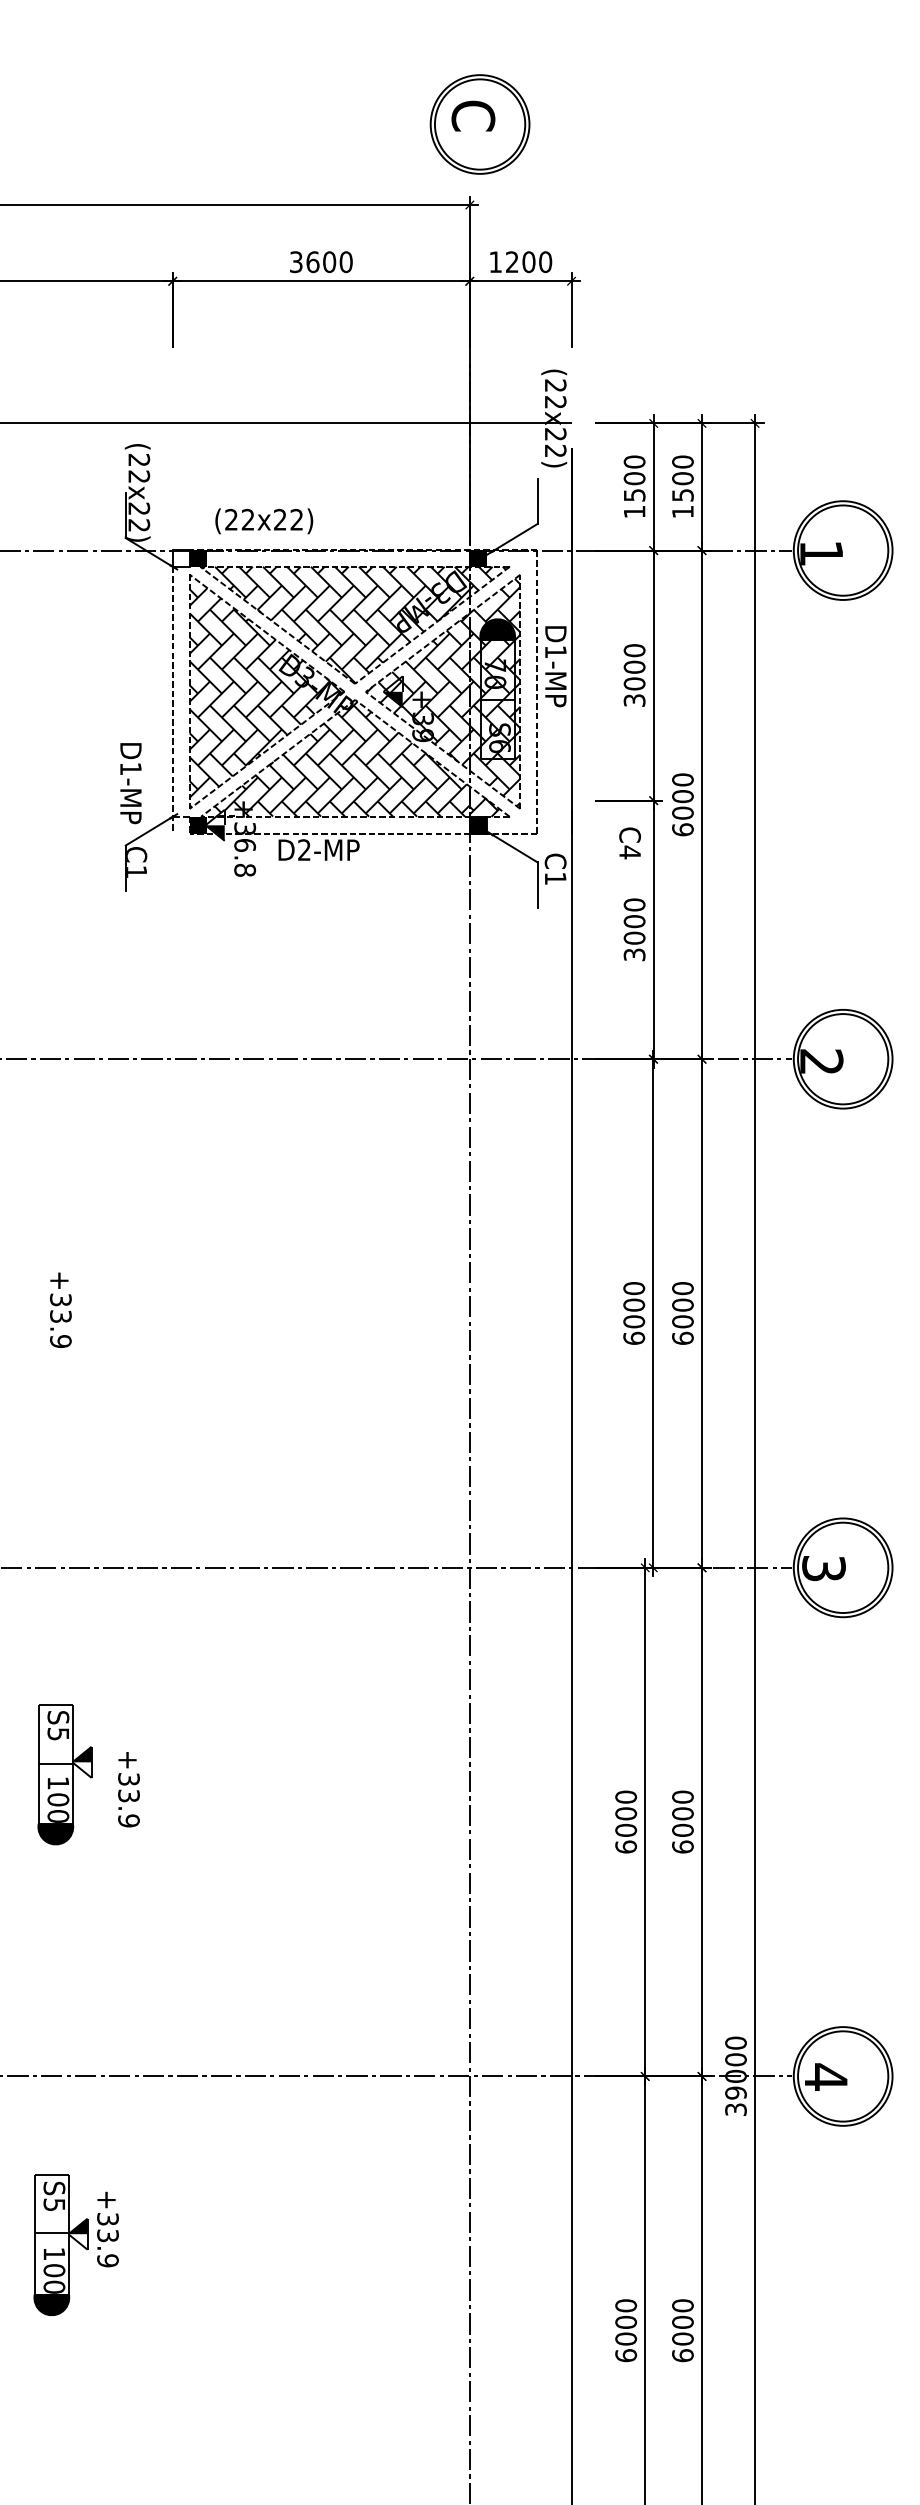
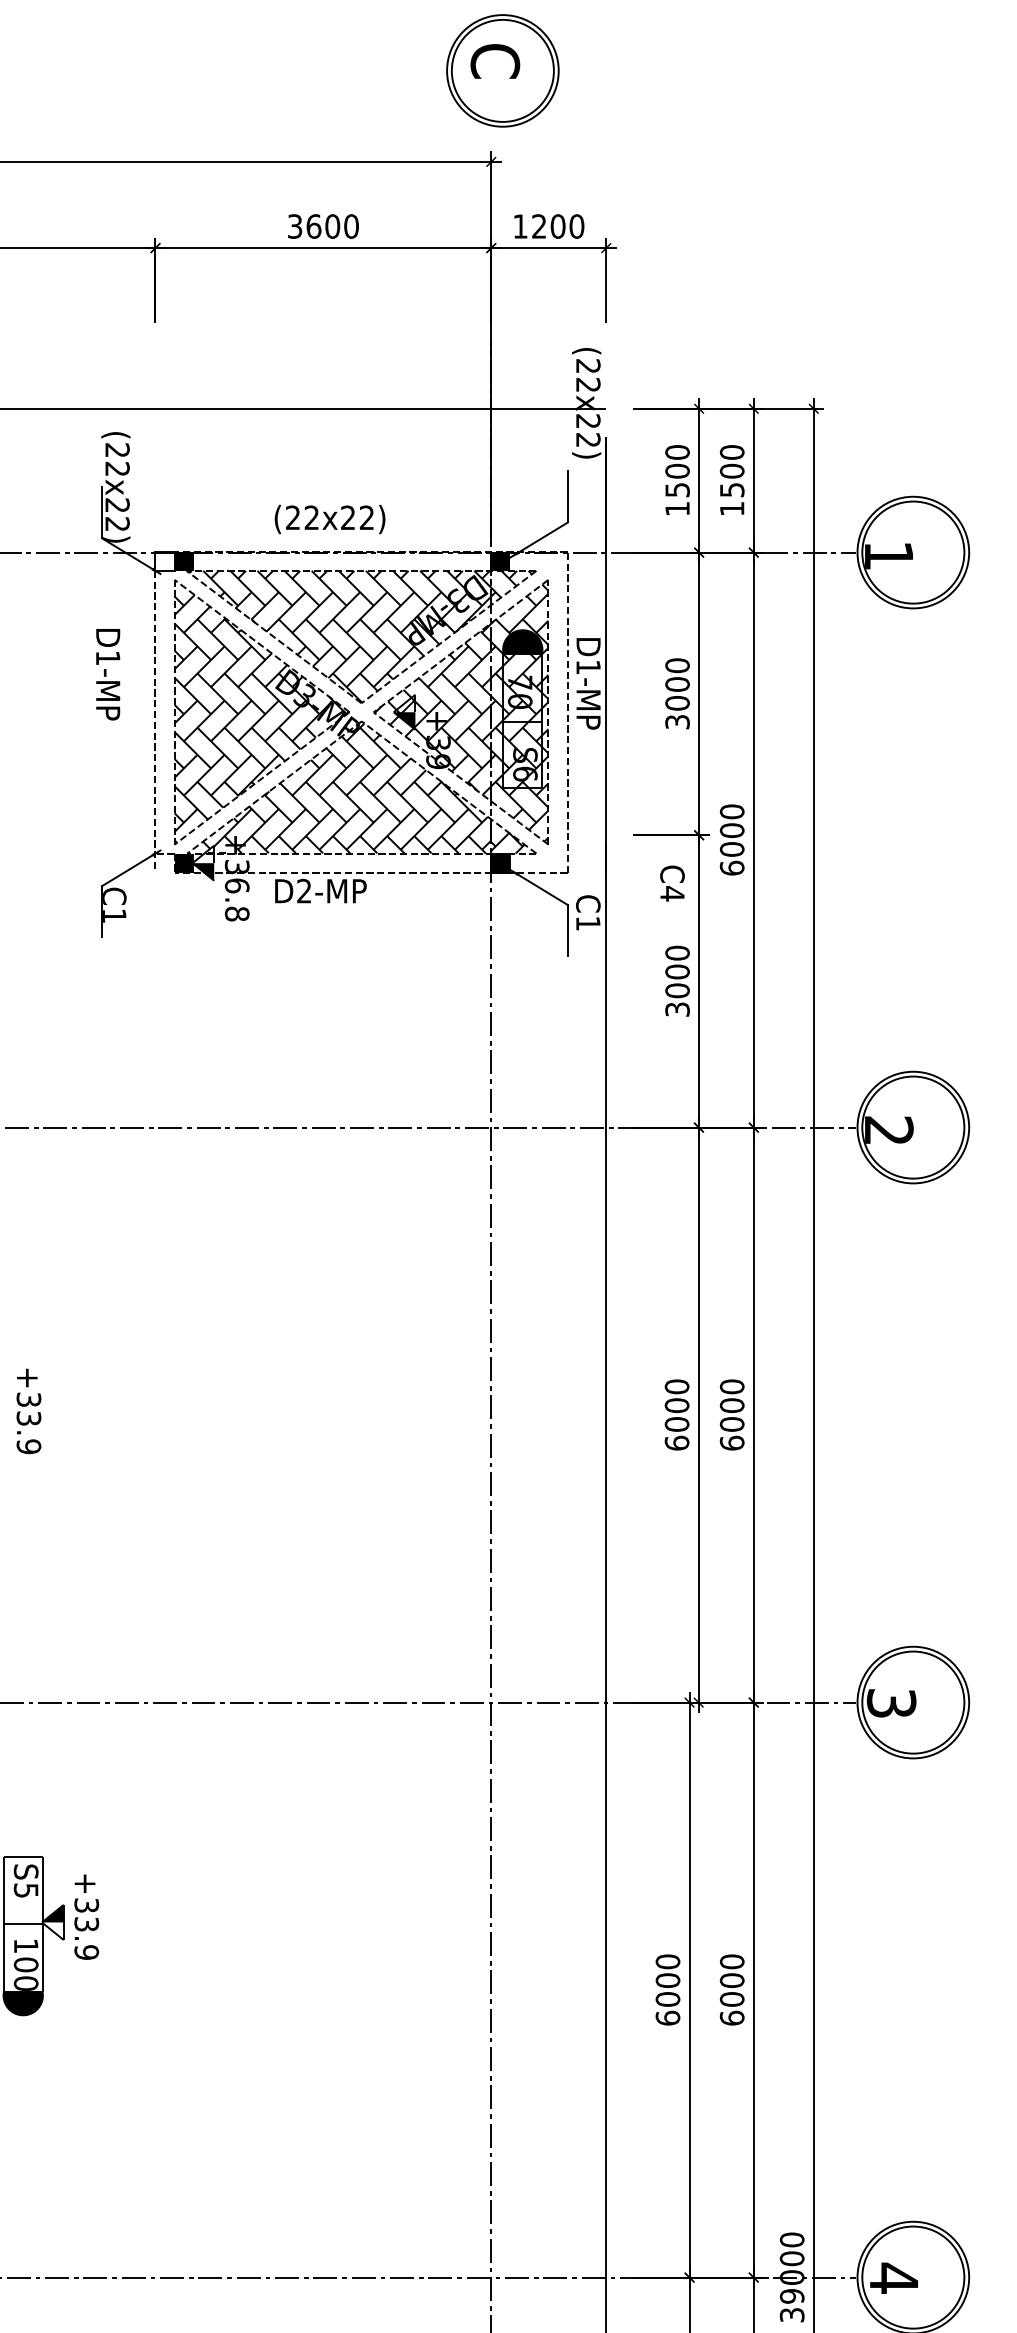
text: (264, 521) -> (330, 519), moved
text: (130, 783) -> (107, 674), moved
text: (128, 1789) -> (86, 1916), moved

